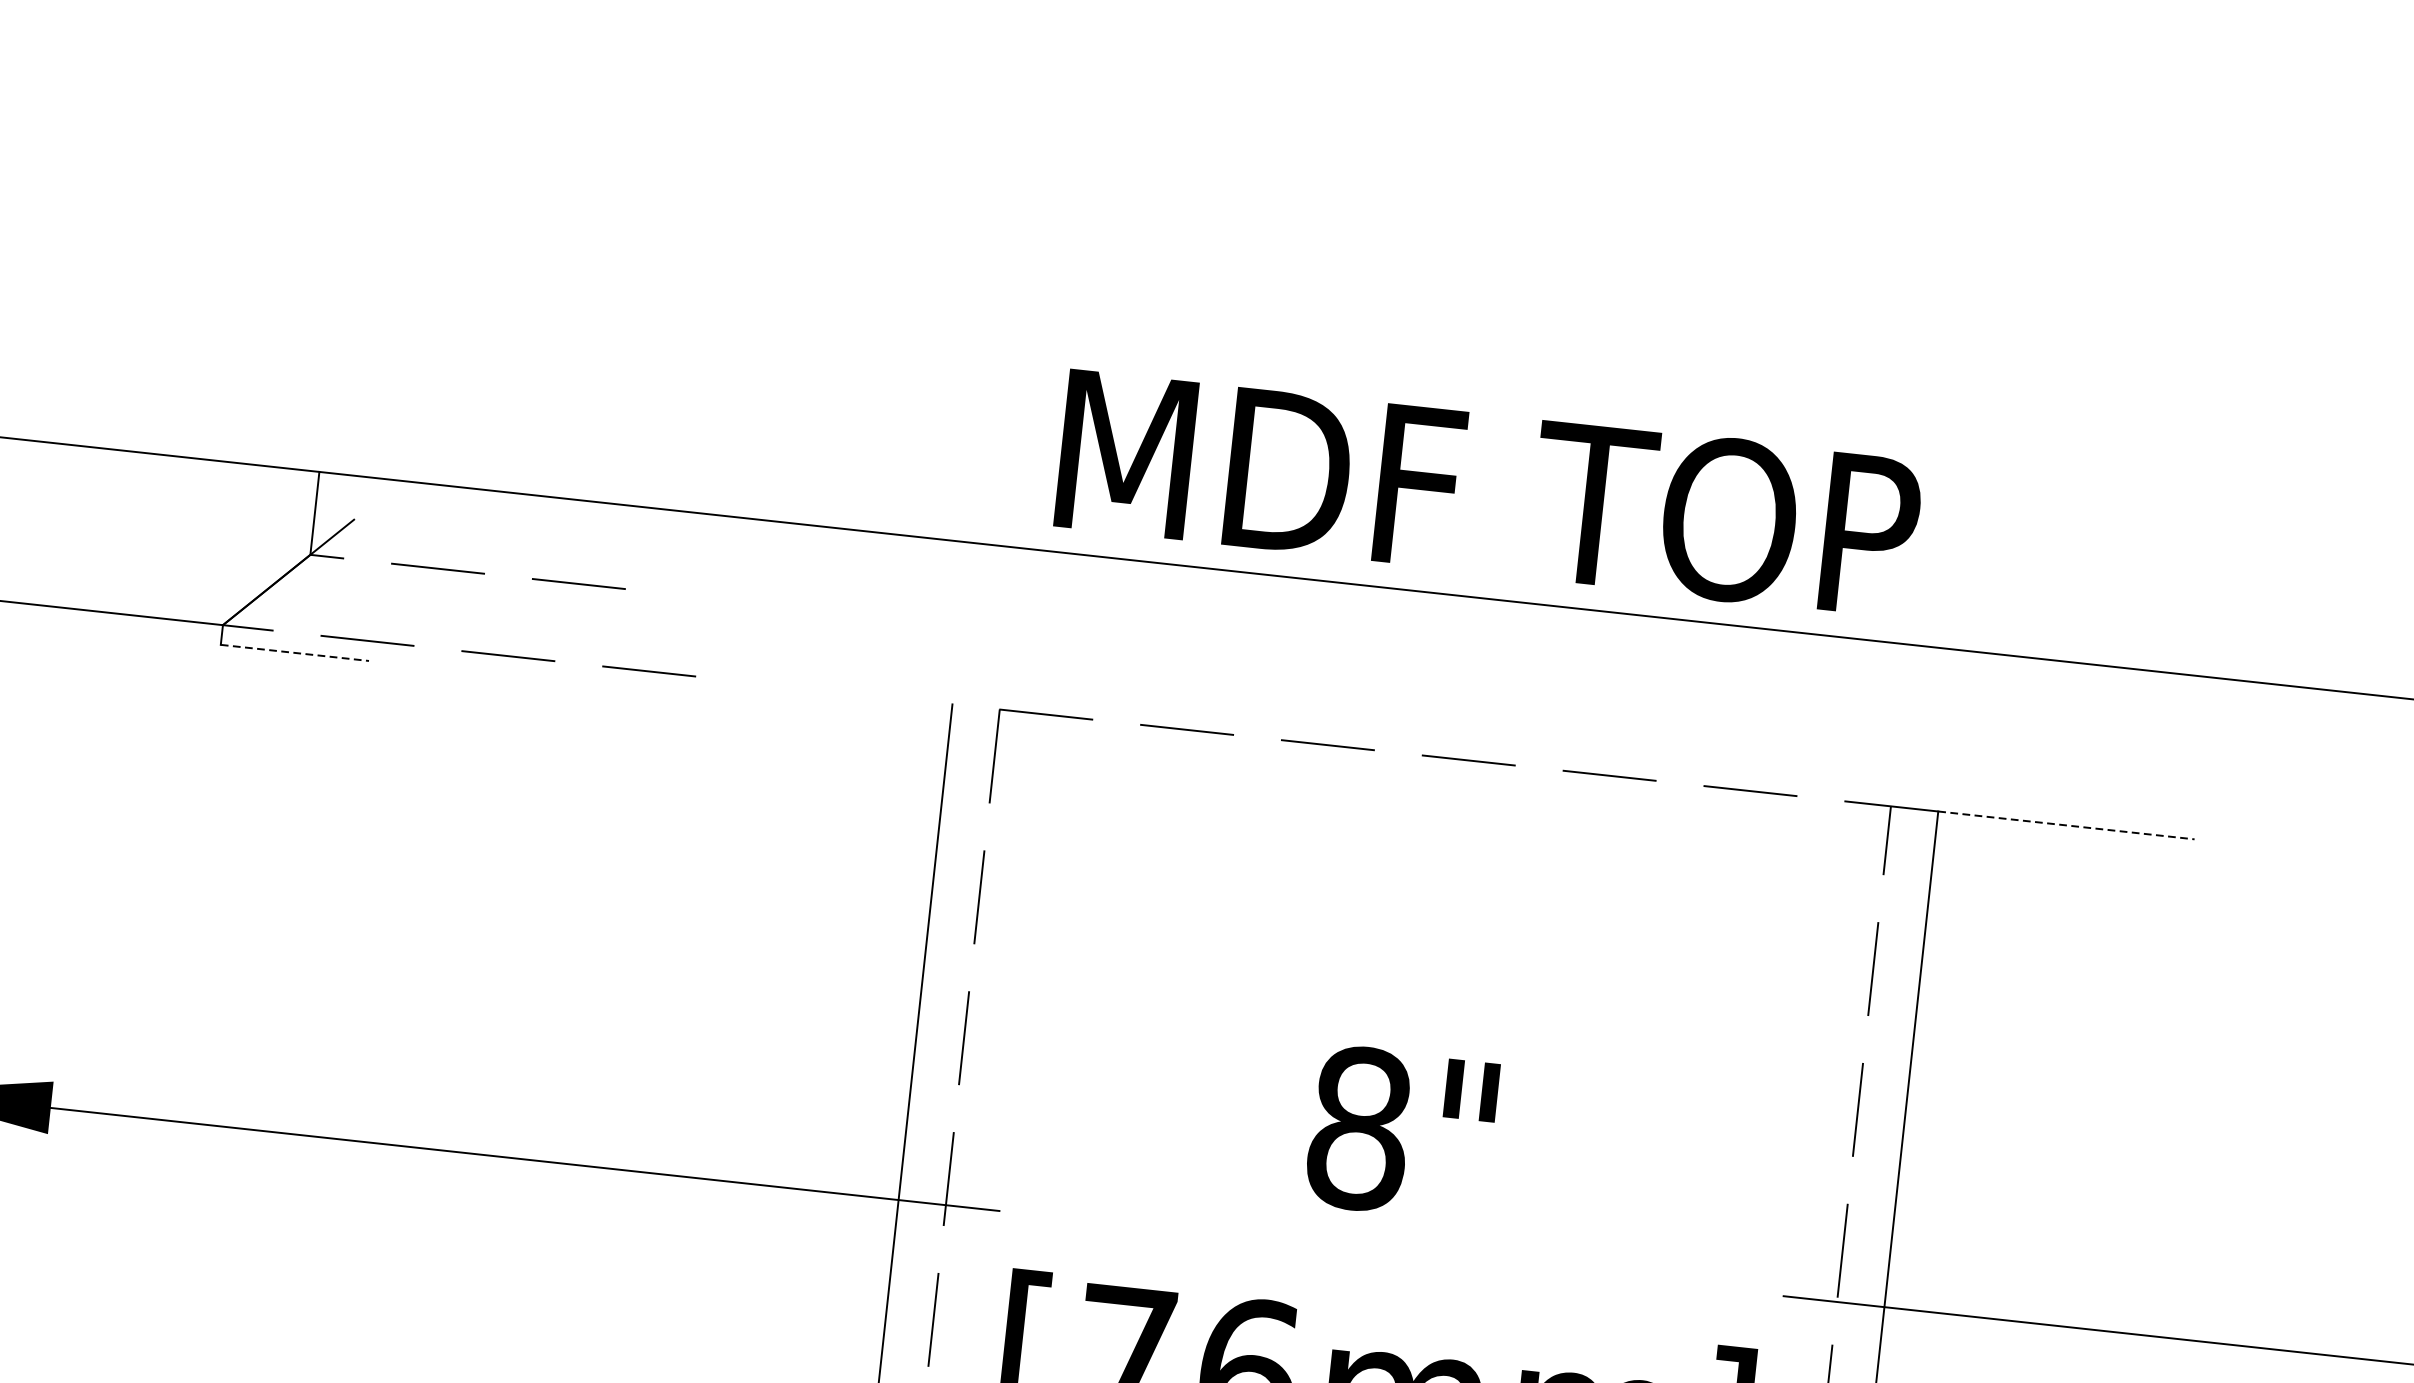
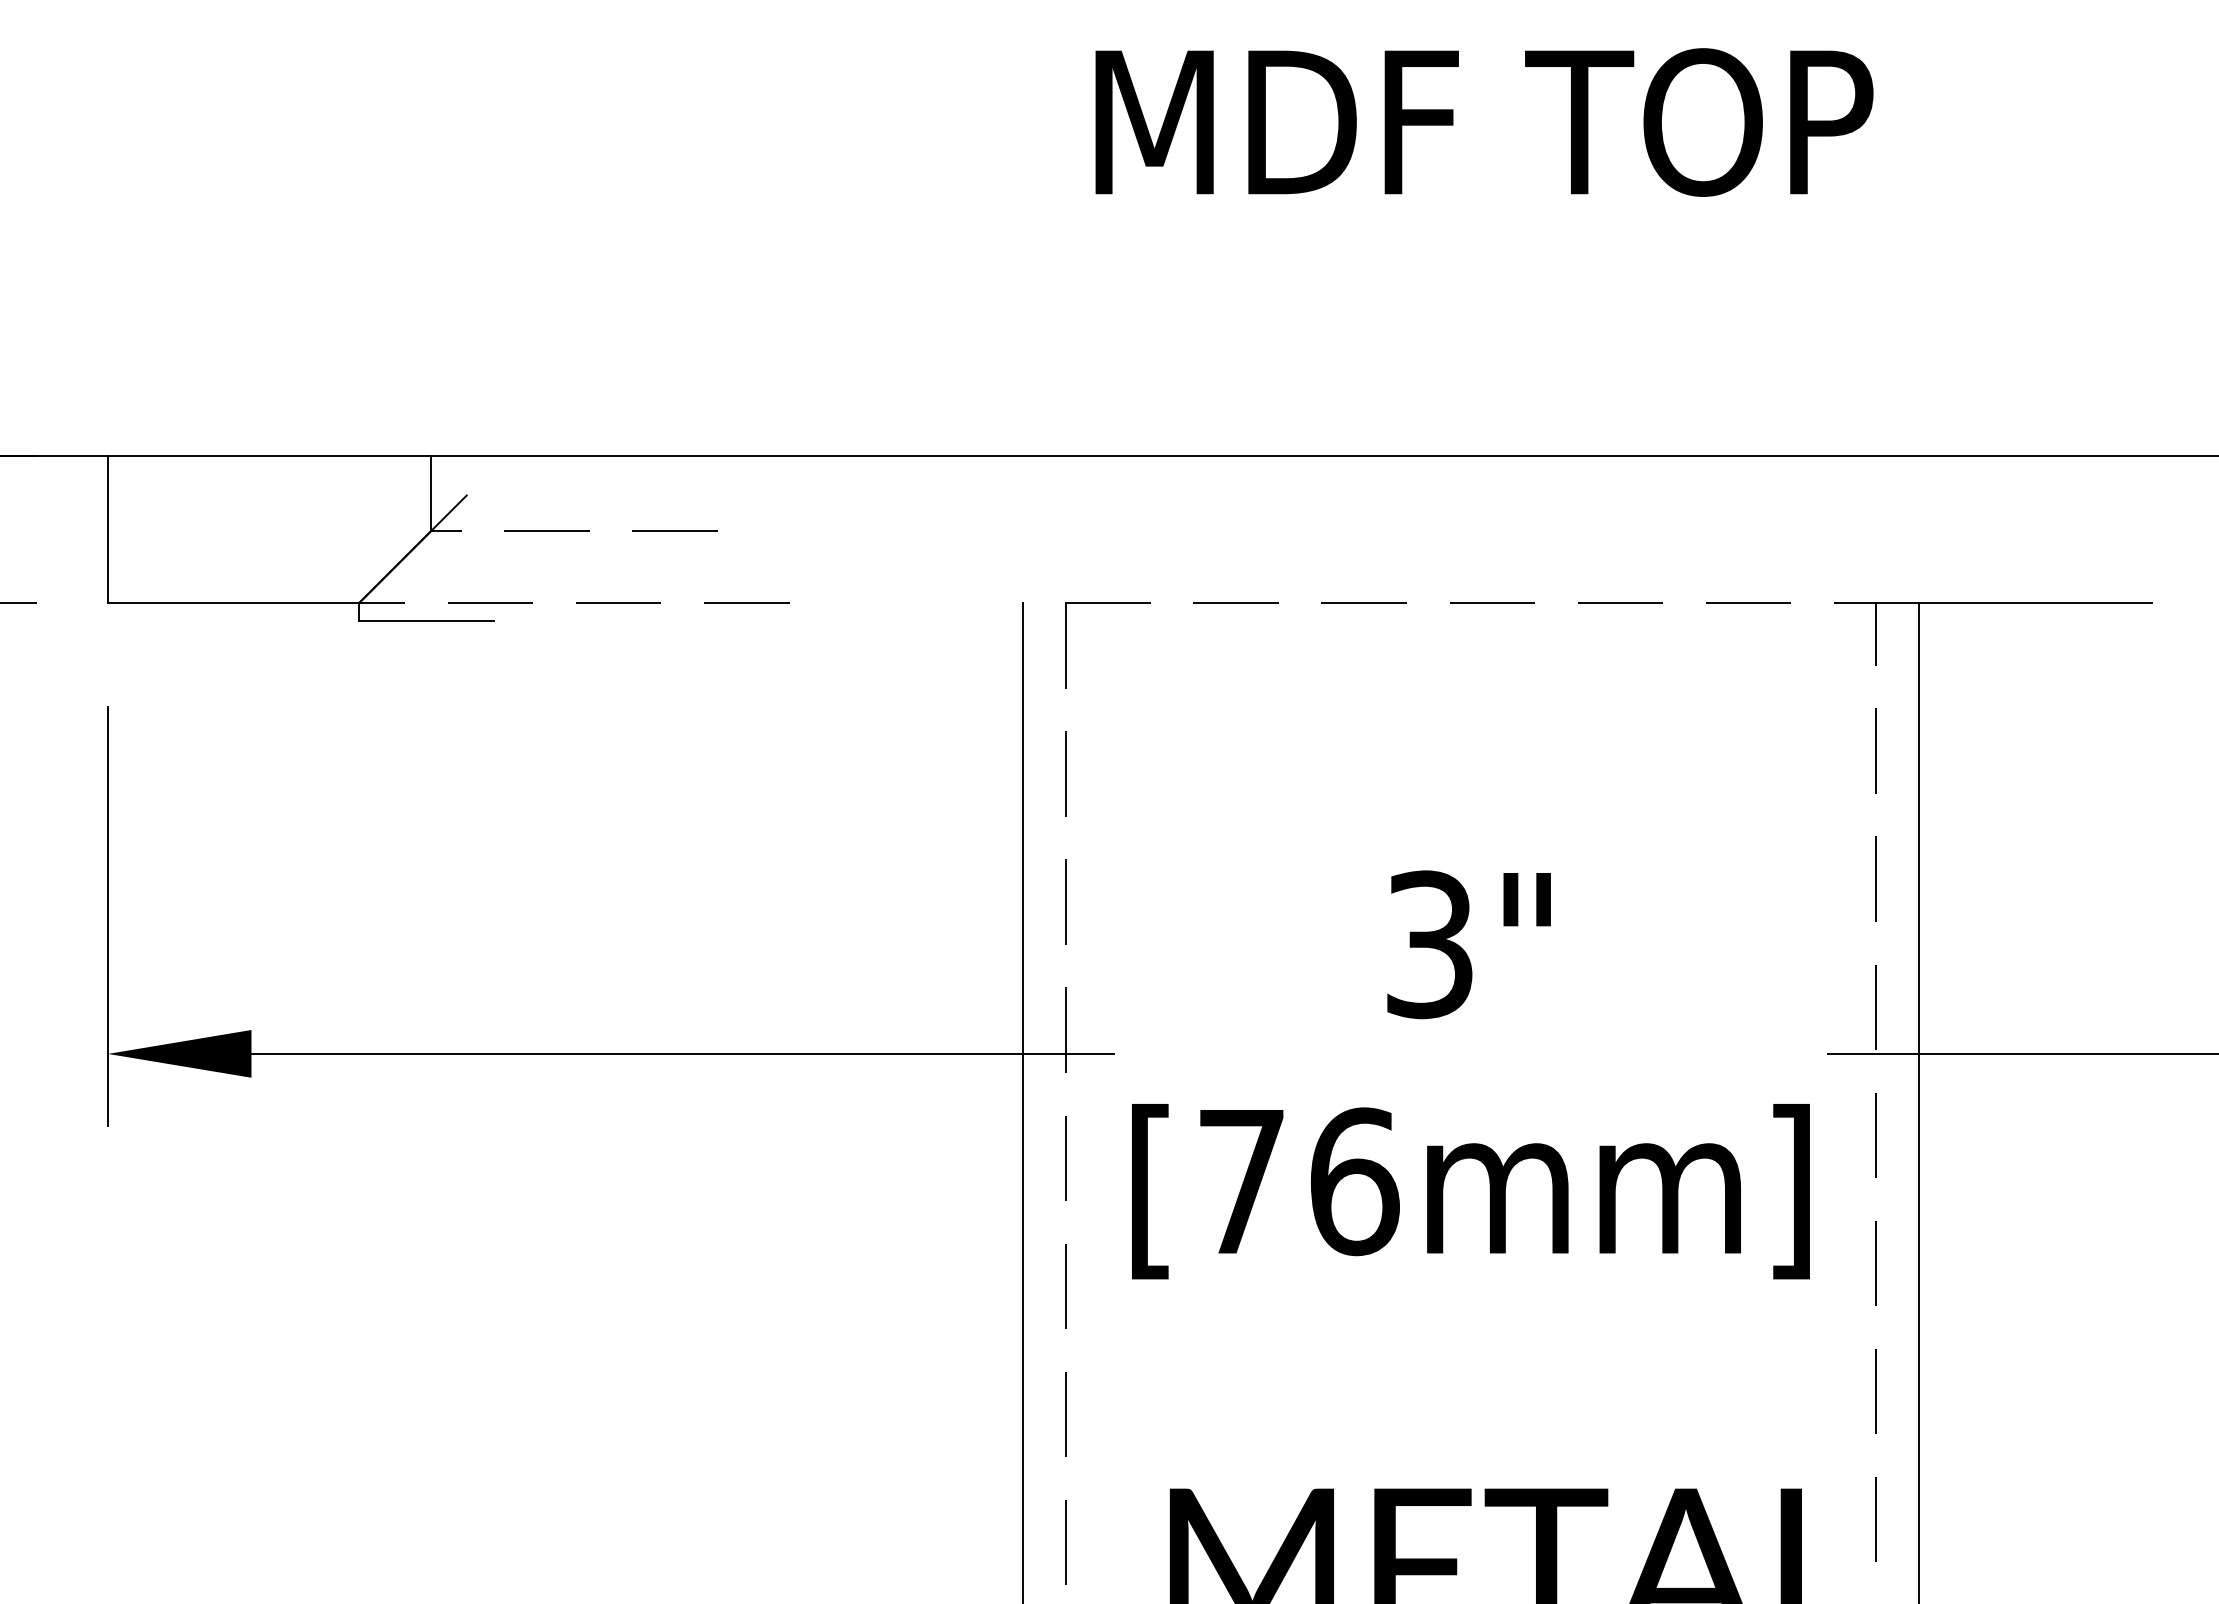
text: (1489, 493) -> (1484, 122), moved
line: (295, 653) -> (427, 621), dashed -> solid
line: (2065, 825) -> (2035, 603), dashed -> solid
text: (1360, 1128) -> (1430, 944), 8" -> 3"

